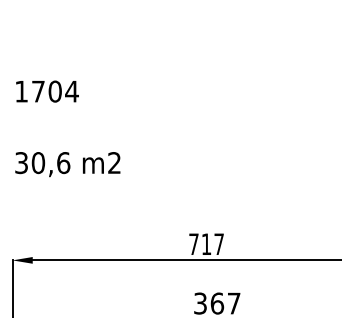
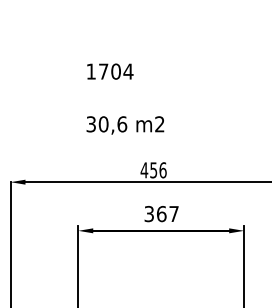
text: (67, 127) -> (125, 98), moved
text: (206, 244) -> (153, 170), 717 -> 456

